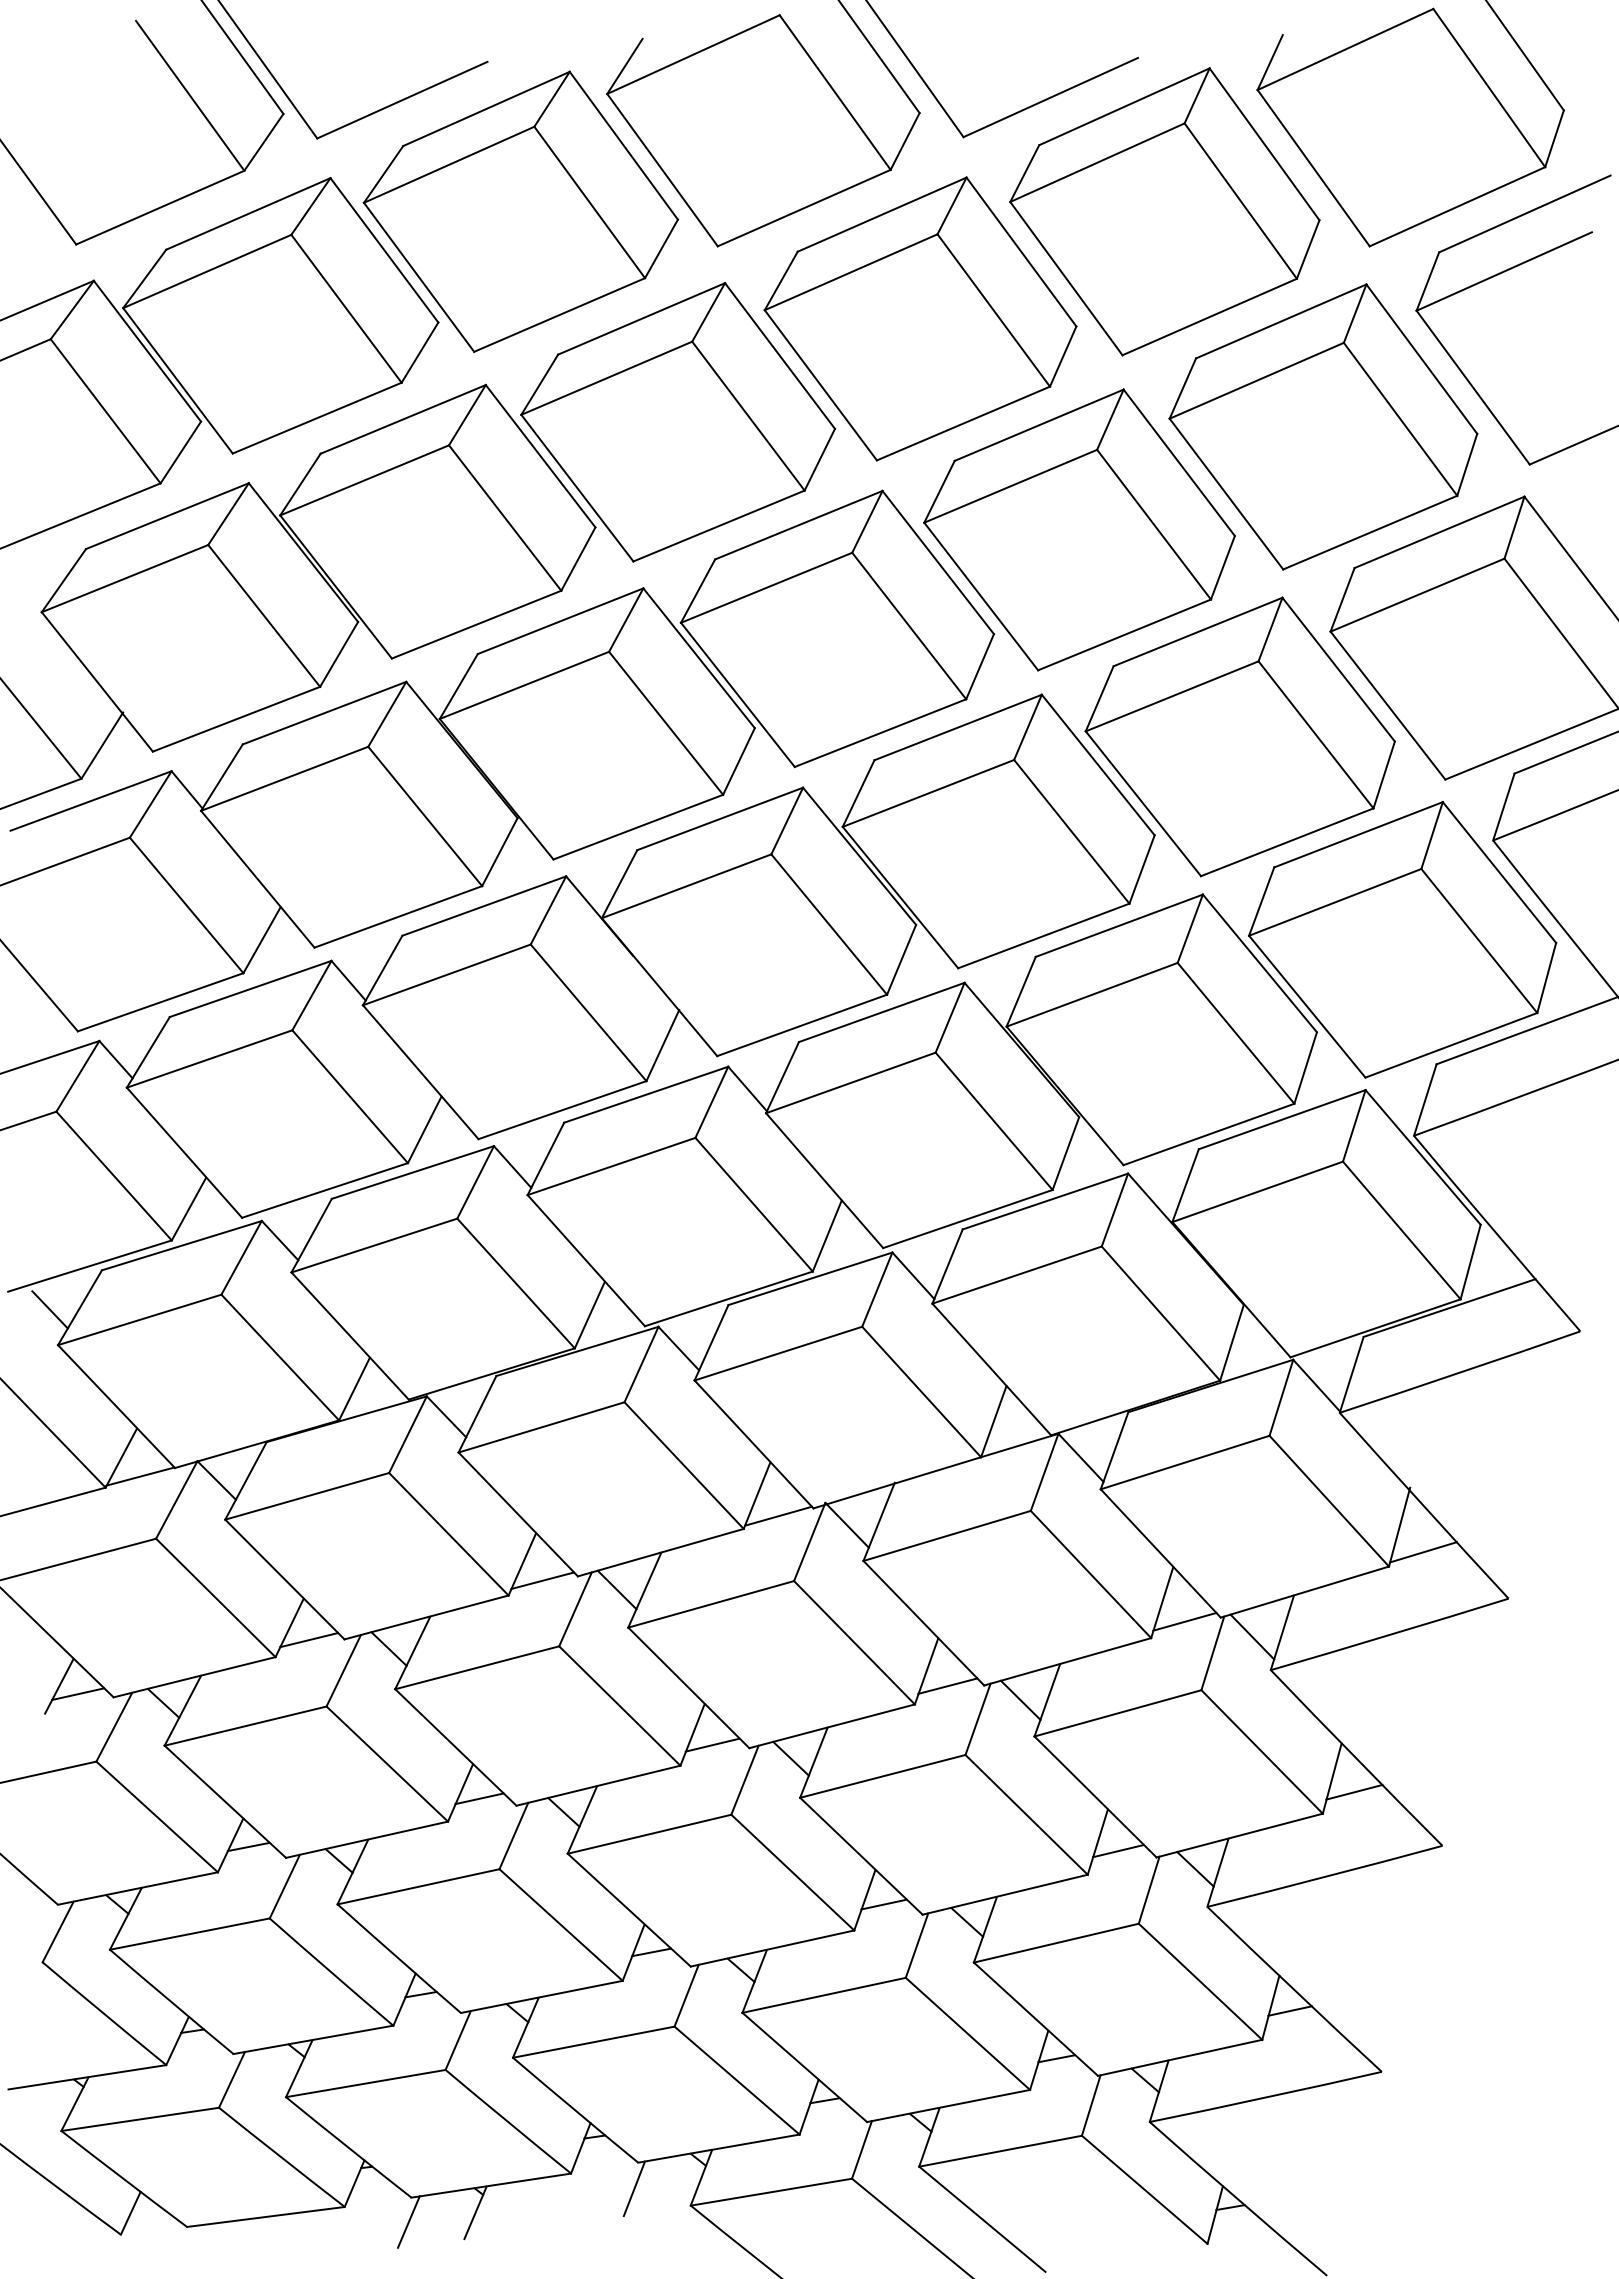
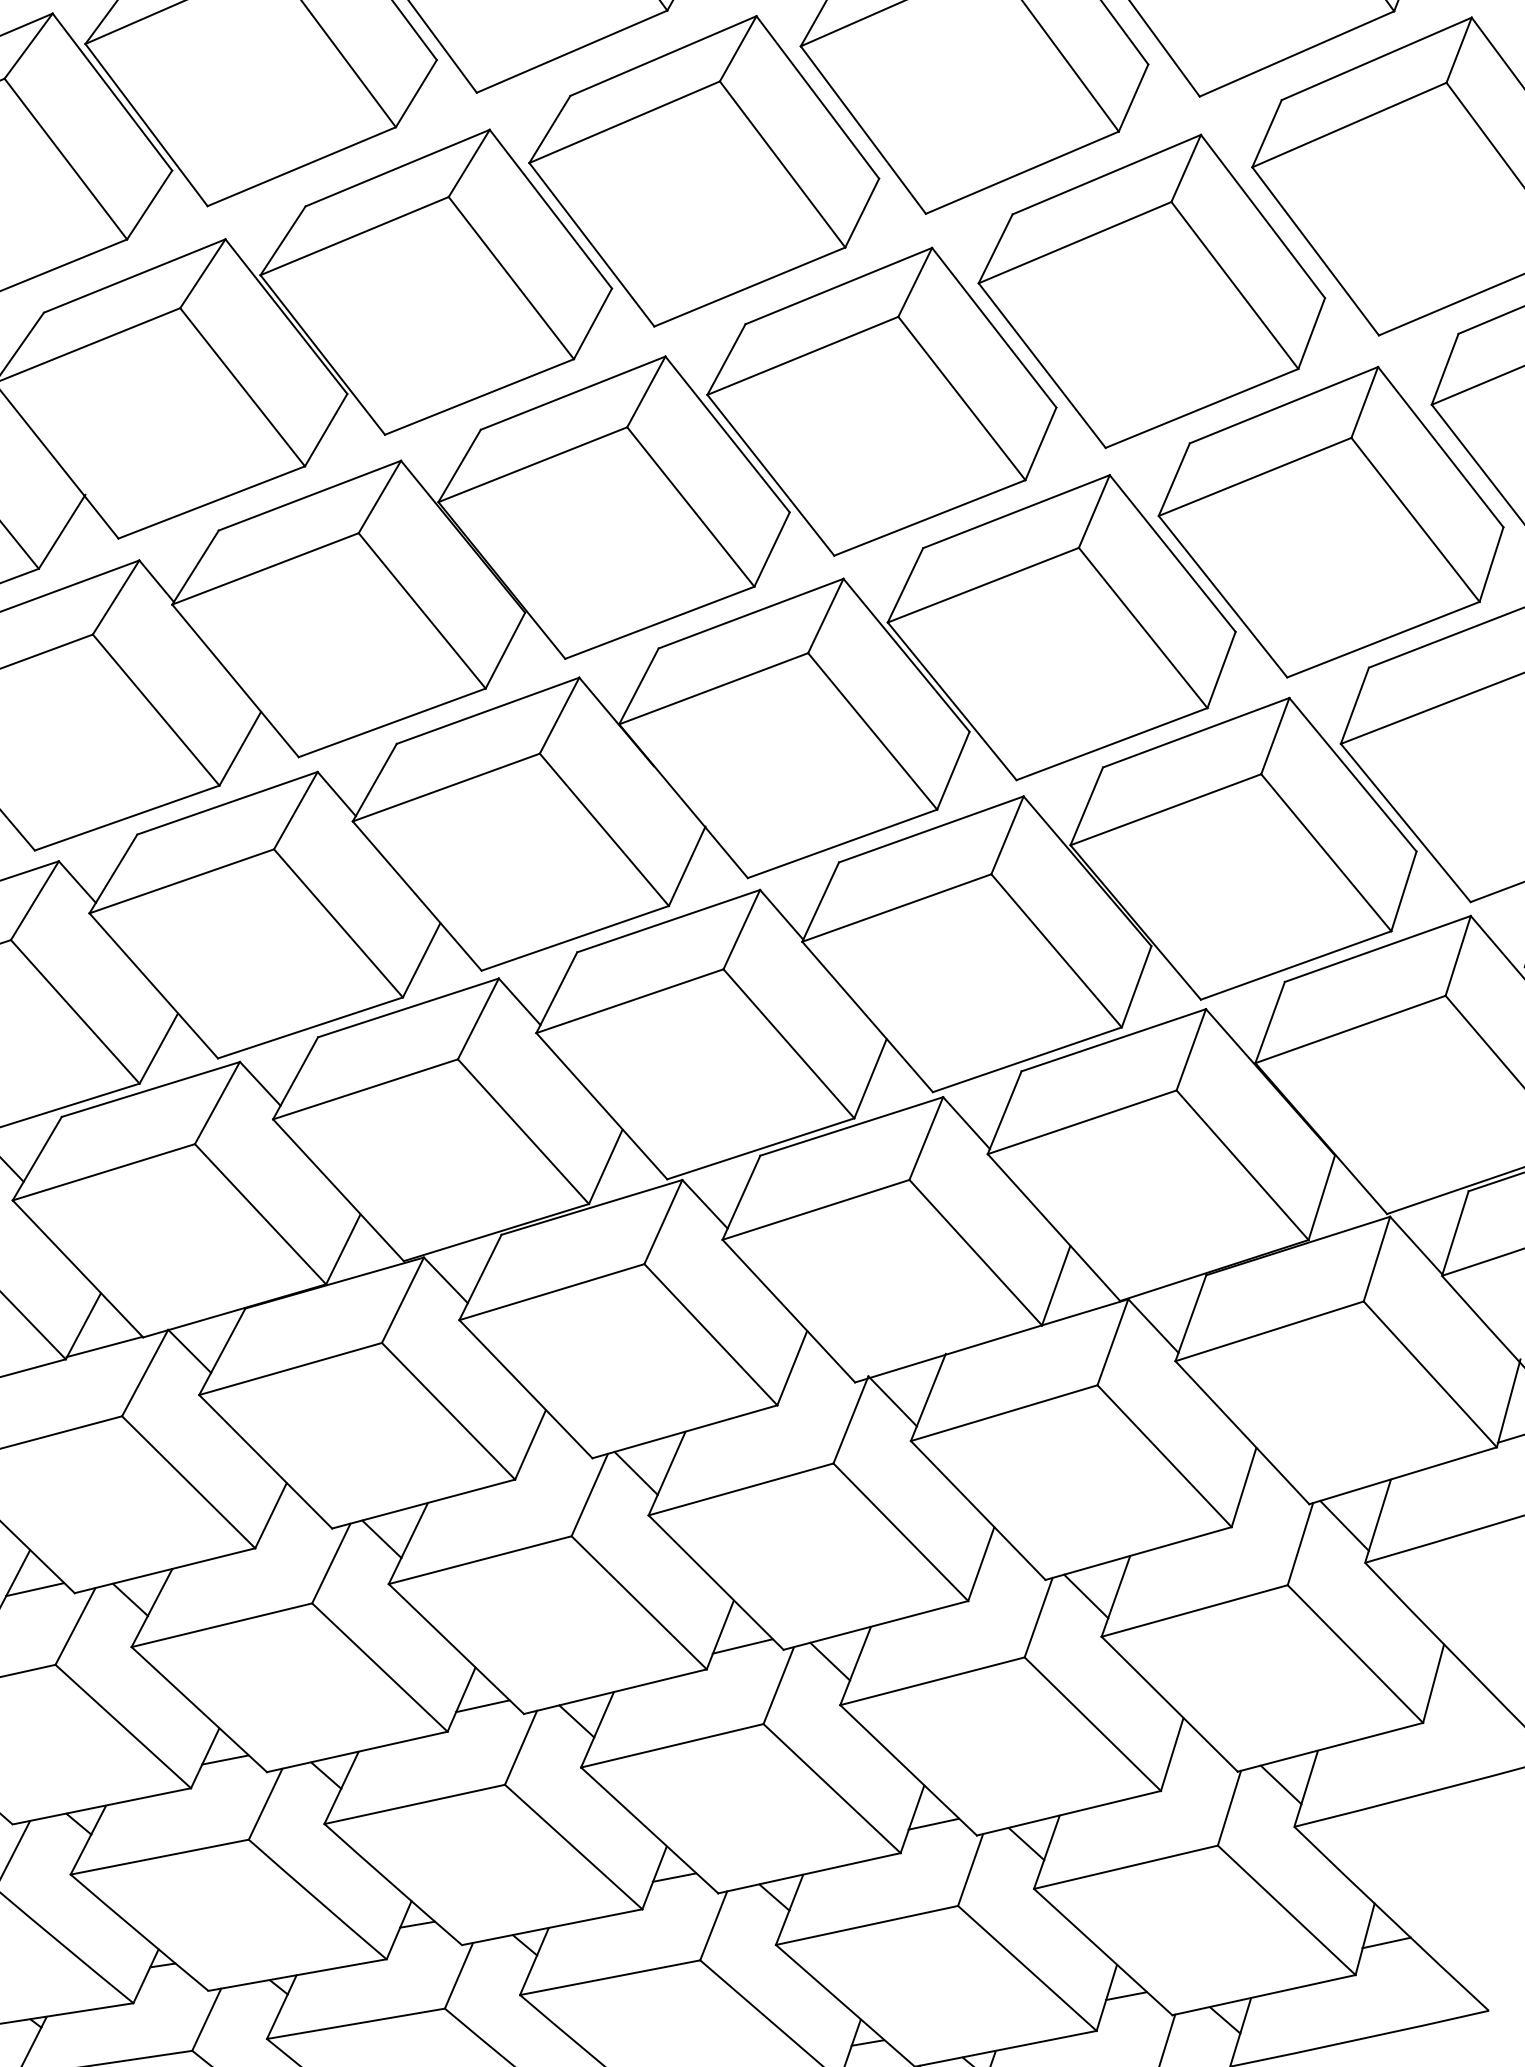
line: (778, 1515) -> (816, 1390), removed
line: (542, 1580) -> (552, 1462), removed
line: (1184, 1621) -> (1268, 1508), removed
line: (308, 1640) -> (292, 1529), removed
line: (947, 1685) -> (1004, 1579), removed
line: (1354, 1791) -> (1458, 1698), removed
line: (1117, 1851) -> (1194, 1765), removed

